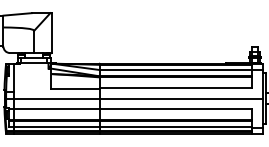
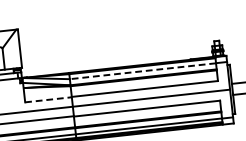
line: (175, 70) -> (142, 71), solid -> dashed
line: (76, 88) -> (49, 99), solid -> dashed

